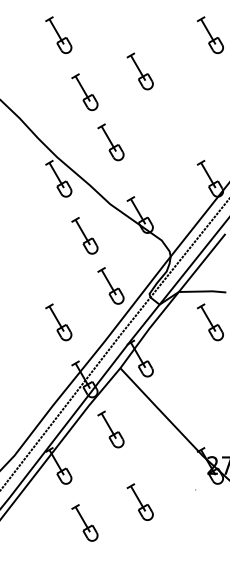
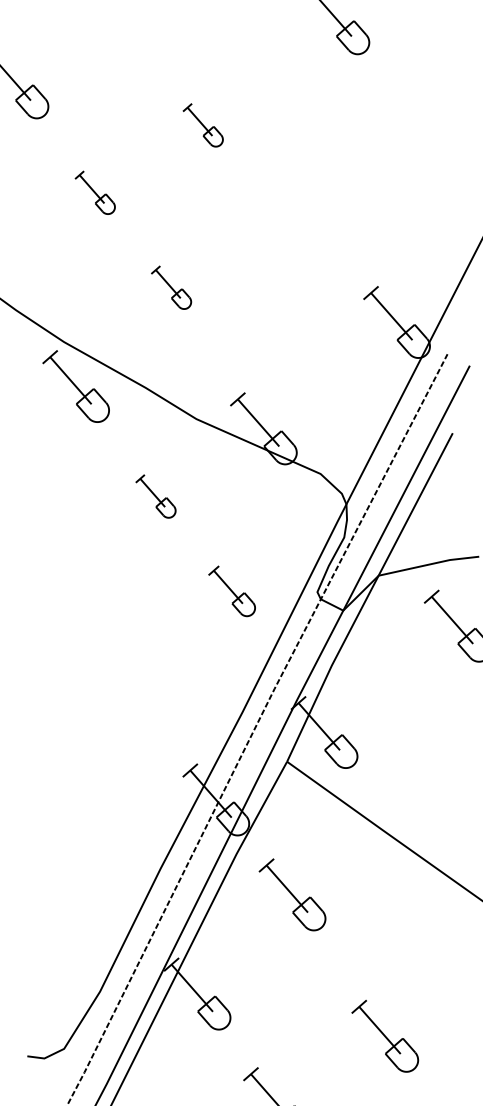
part: (139, 71) -> (202, 125), size x0.6
part: (84, 92) -> (94, 193), size x0.6
part: (110, 142) -> (170, 288), size x0.6
part: (84, 235) -> (155, 496), size x0.6
part: (110, 285) -> (231, 590), size x0.7
part: (58, 322) -> (136, 691), removed

